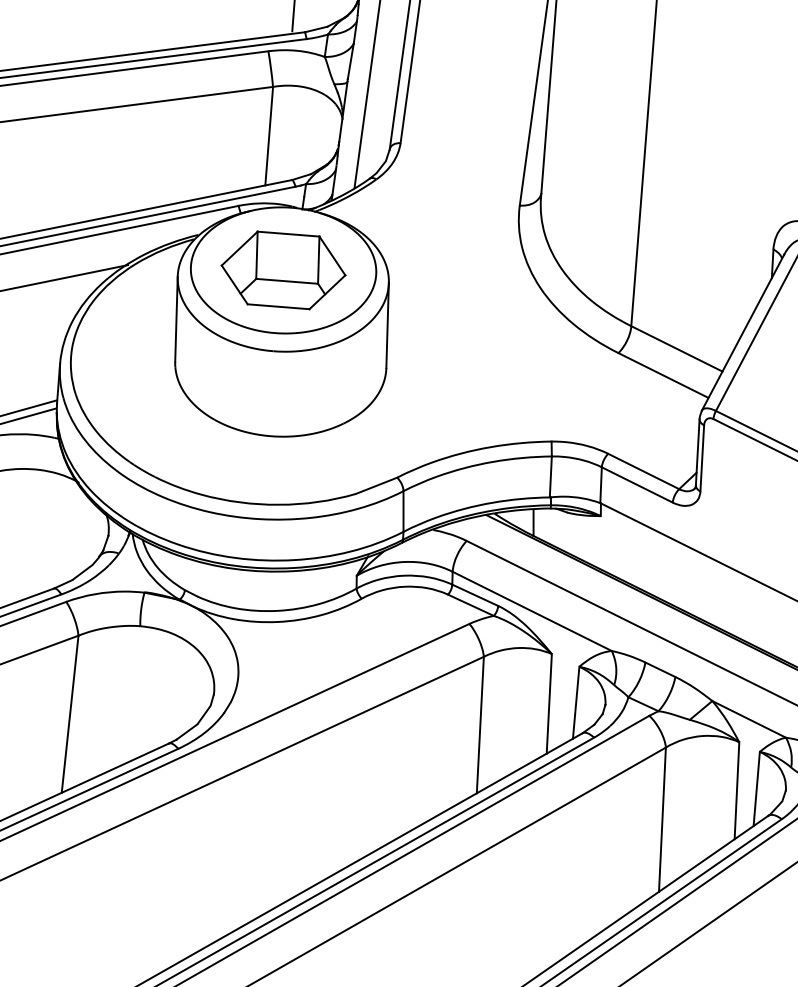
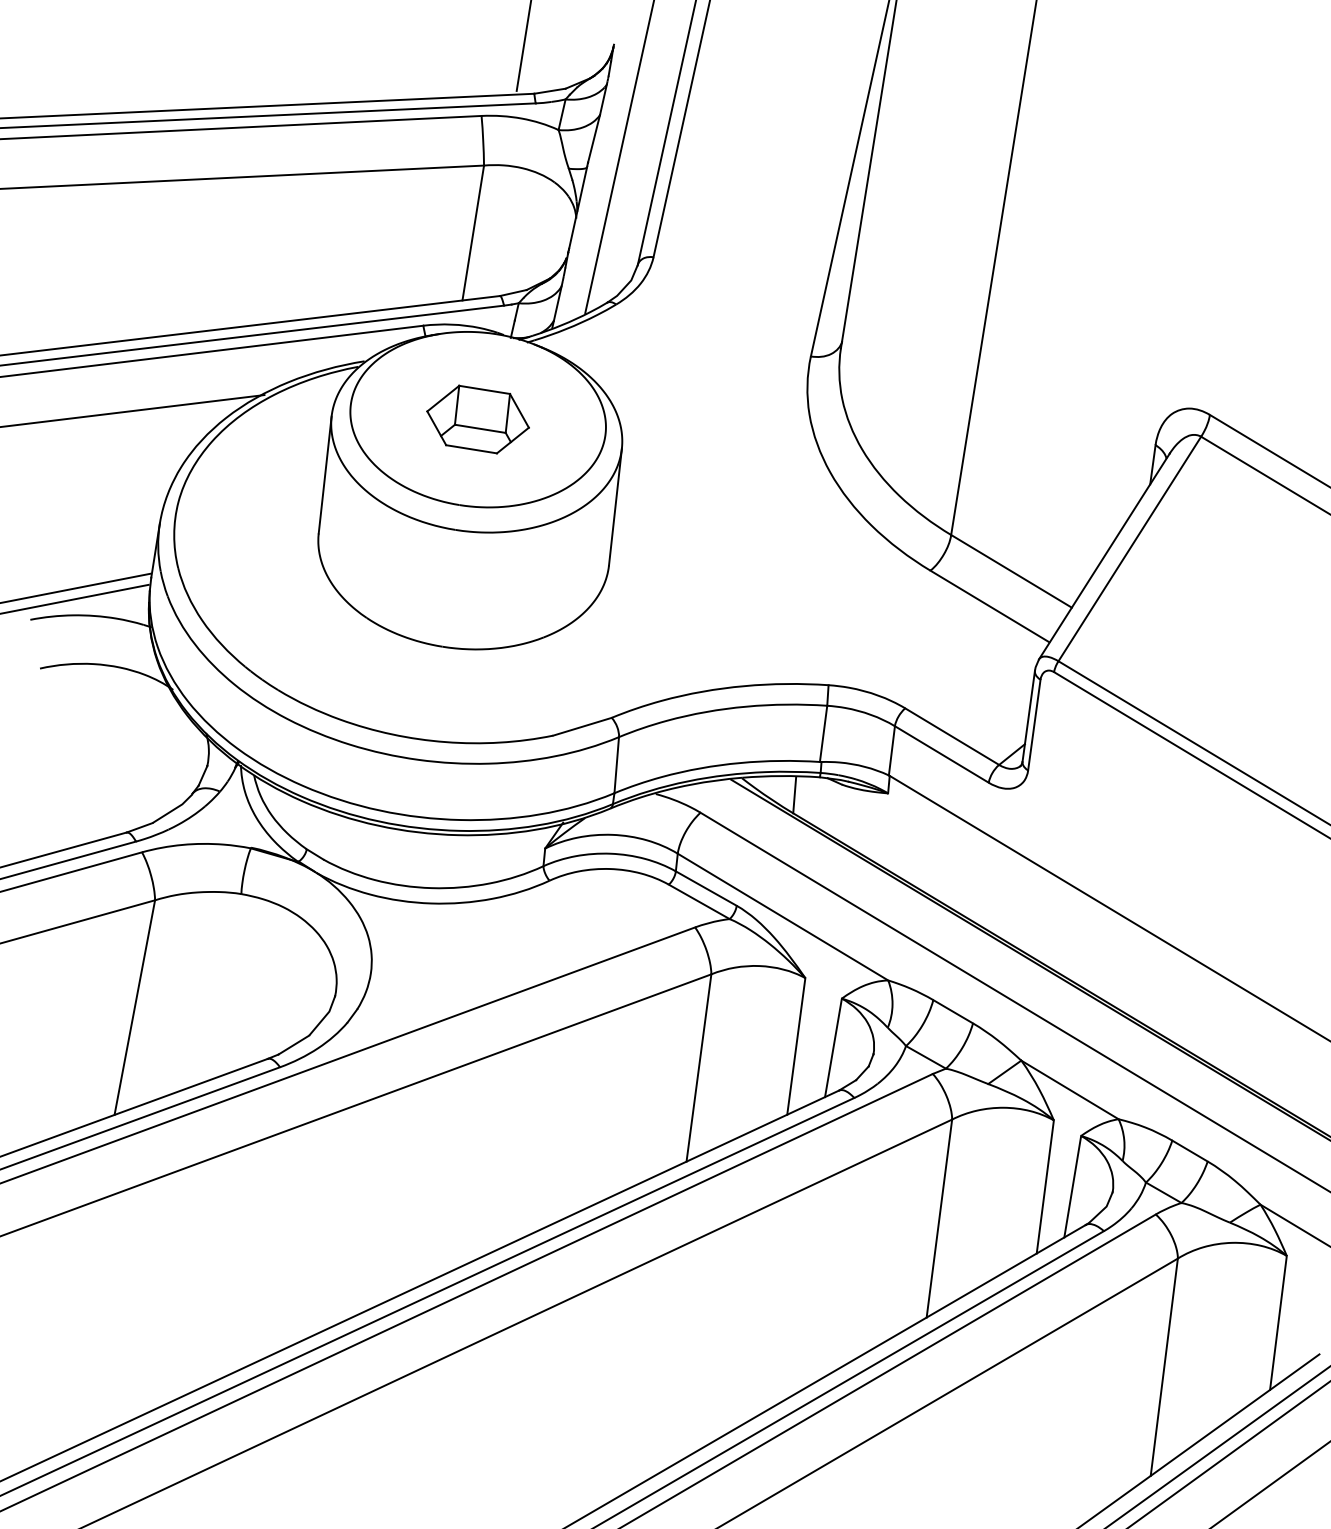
part: (283, 270) -> (477, 419), size x0.6

